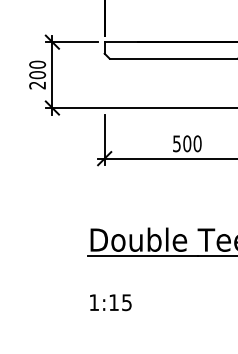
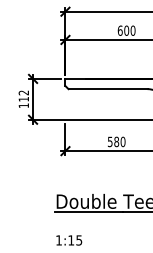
text: (37, 75) -> (23, 99), 200 -> 112
text: (186, 143) -> (116, 141), 500 -> 580

